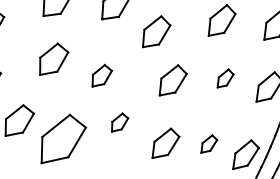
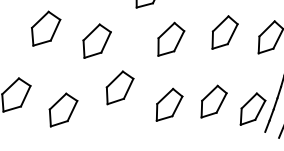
part: (102, 75) -> (97, 40), size x1.43
part: (225, 78) -> (224, 32), size x1.67
part: (119, 122) -> (119, 87), size x1.67
part: (63, 139) -> (63, 109), size x0.62
part: (209, 143) -> (214, 100), size x1.67

